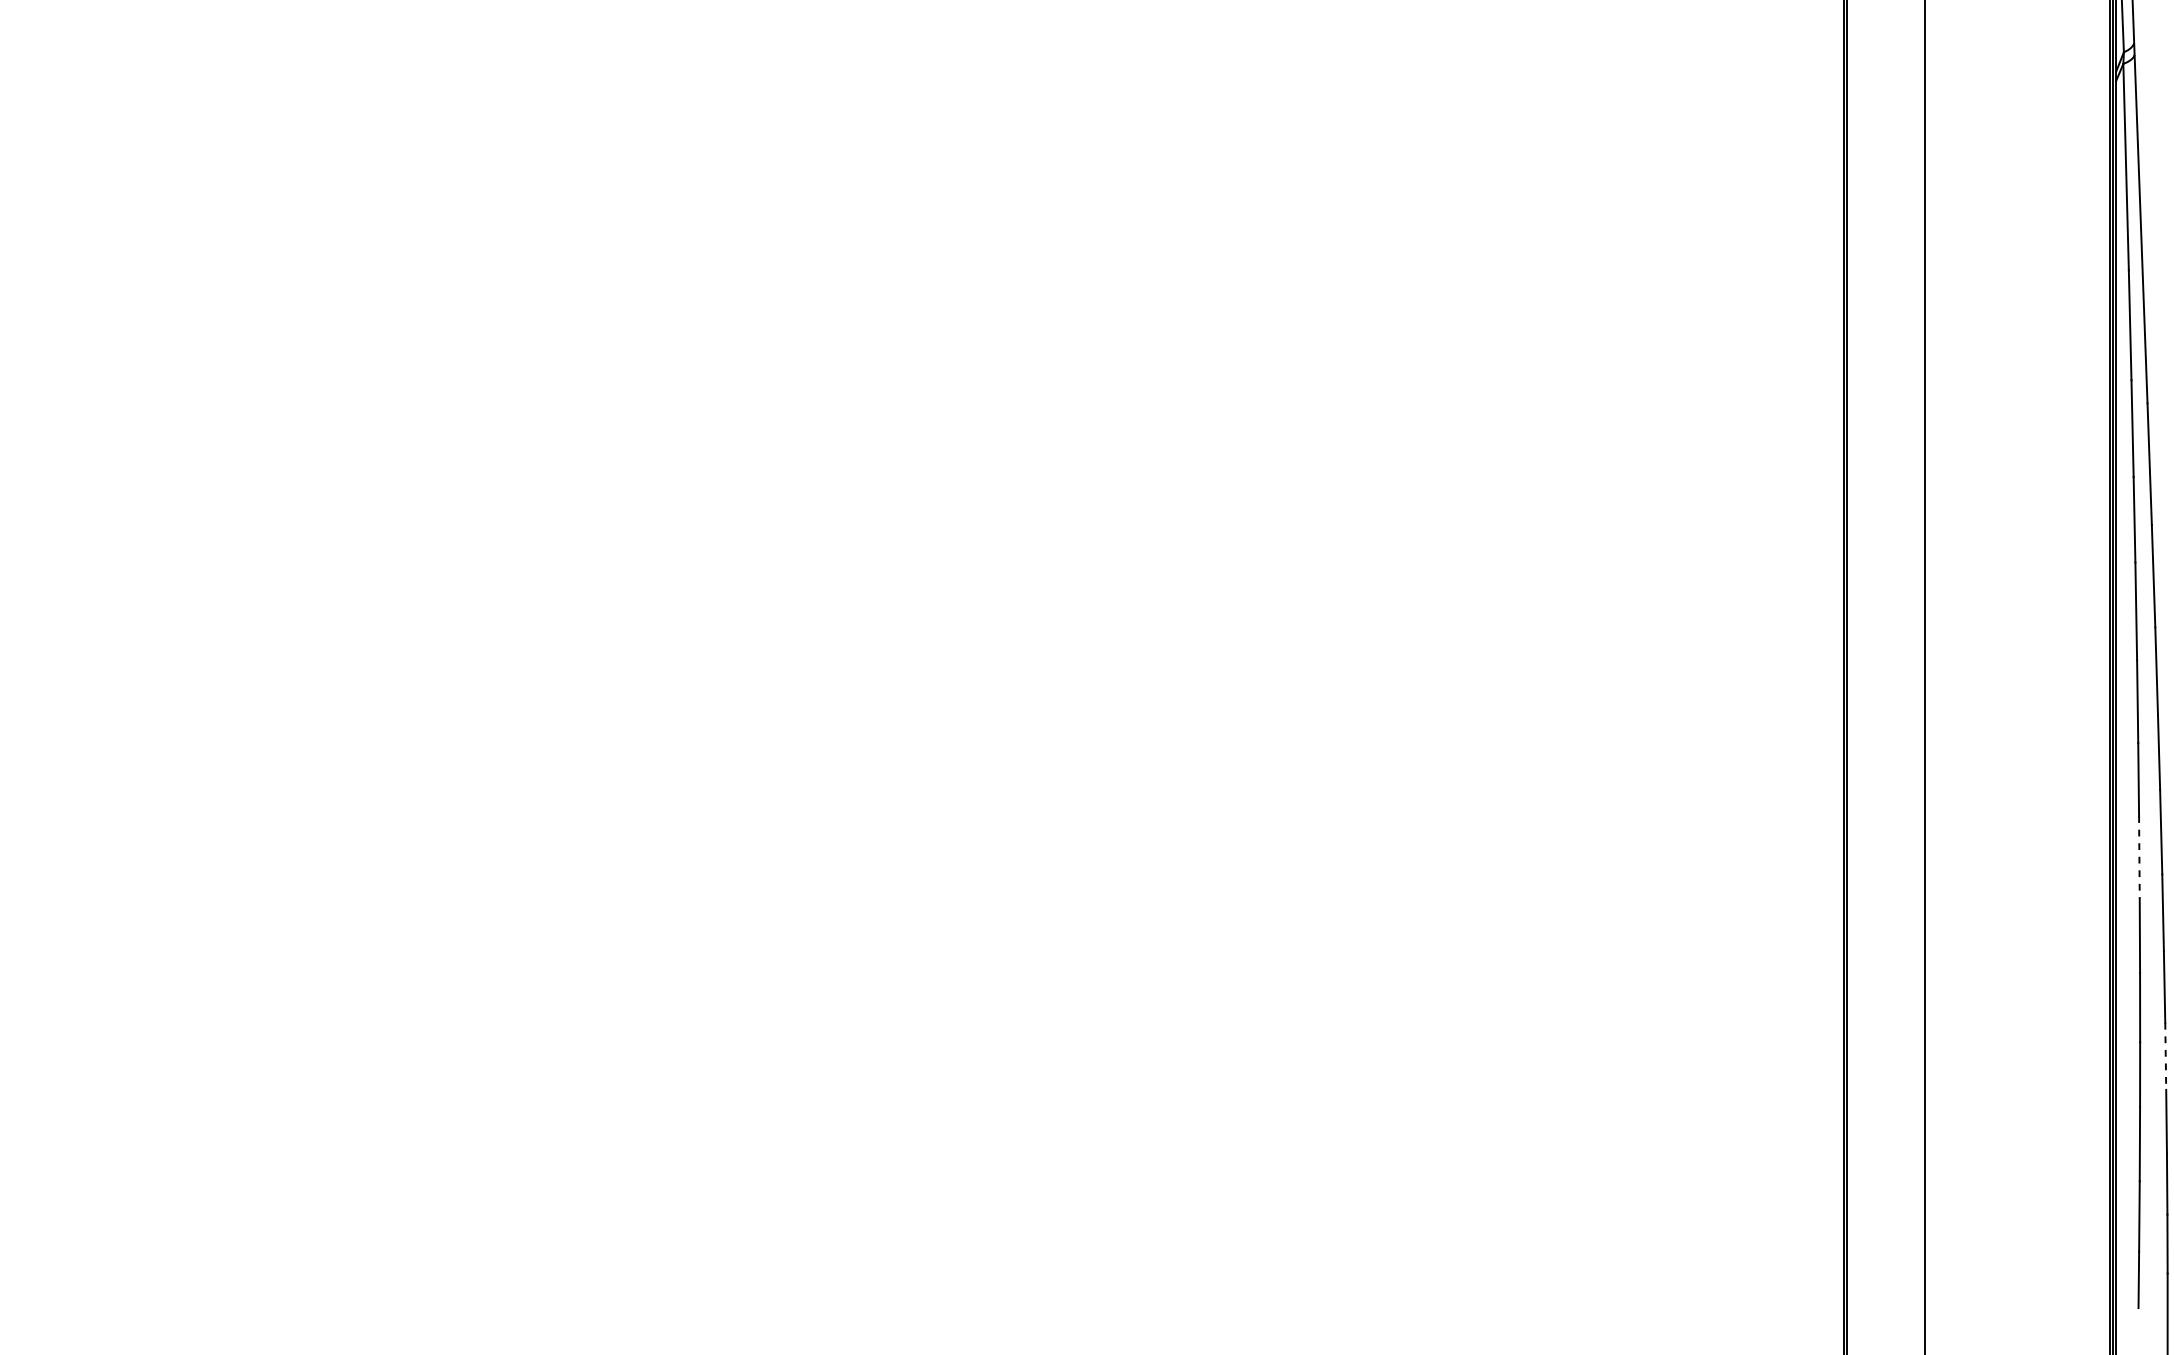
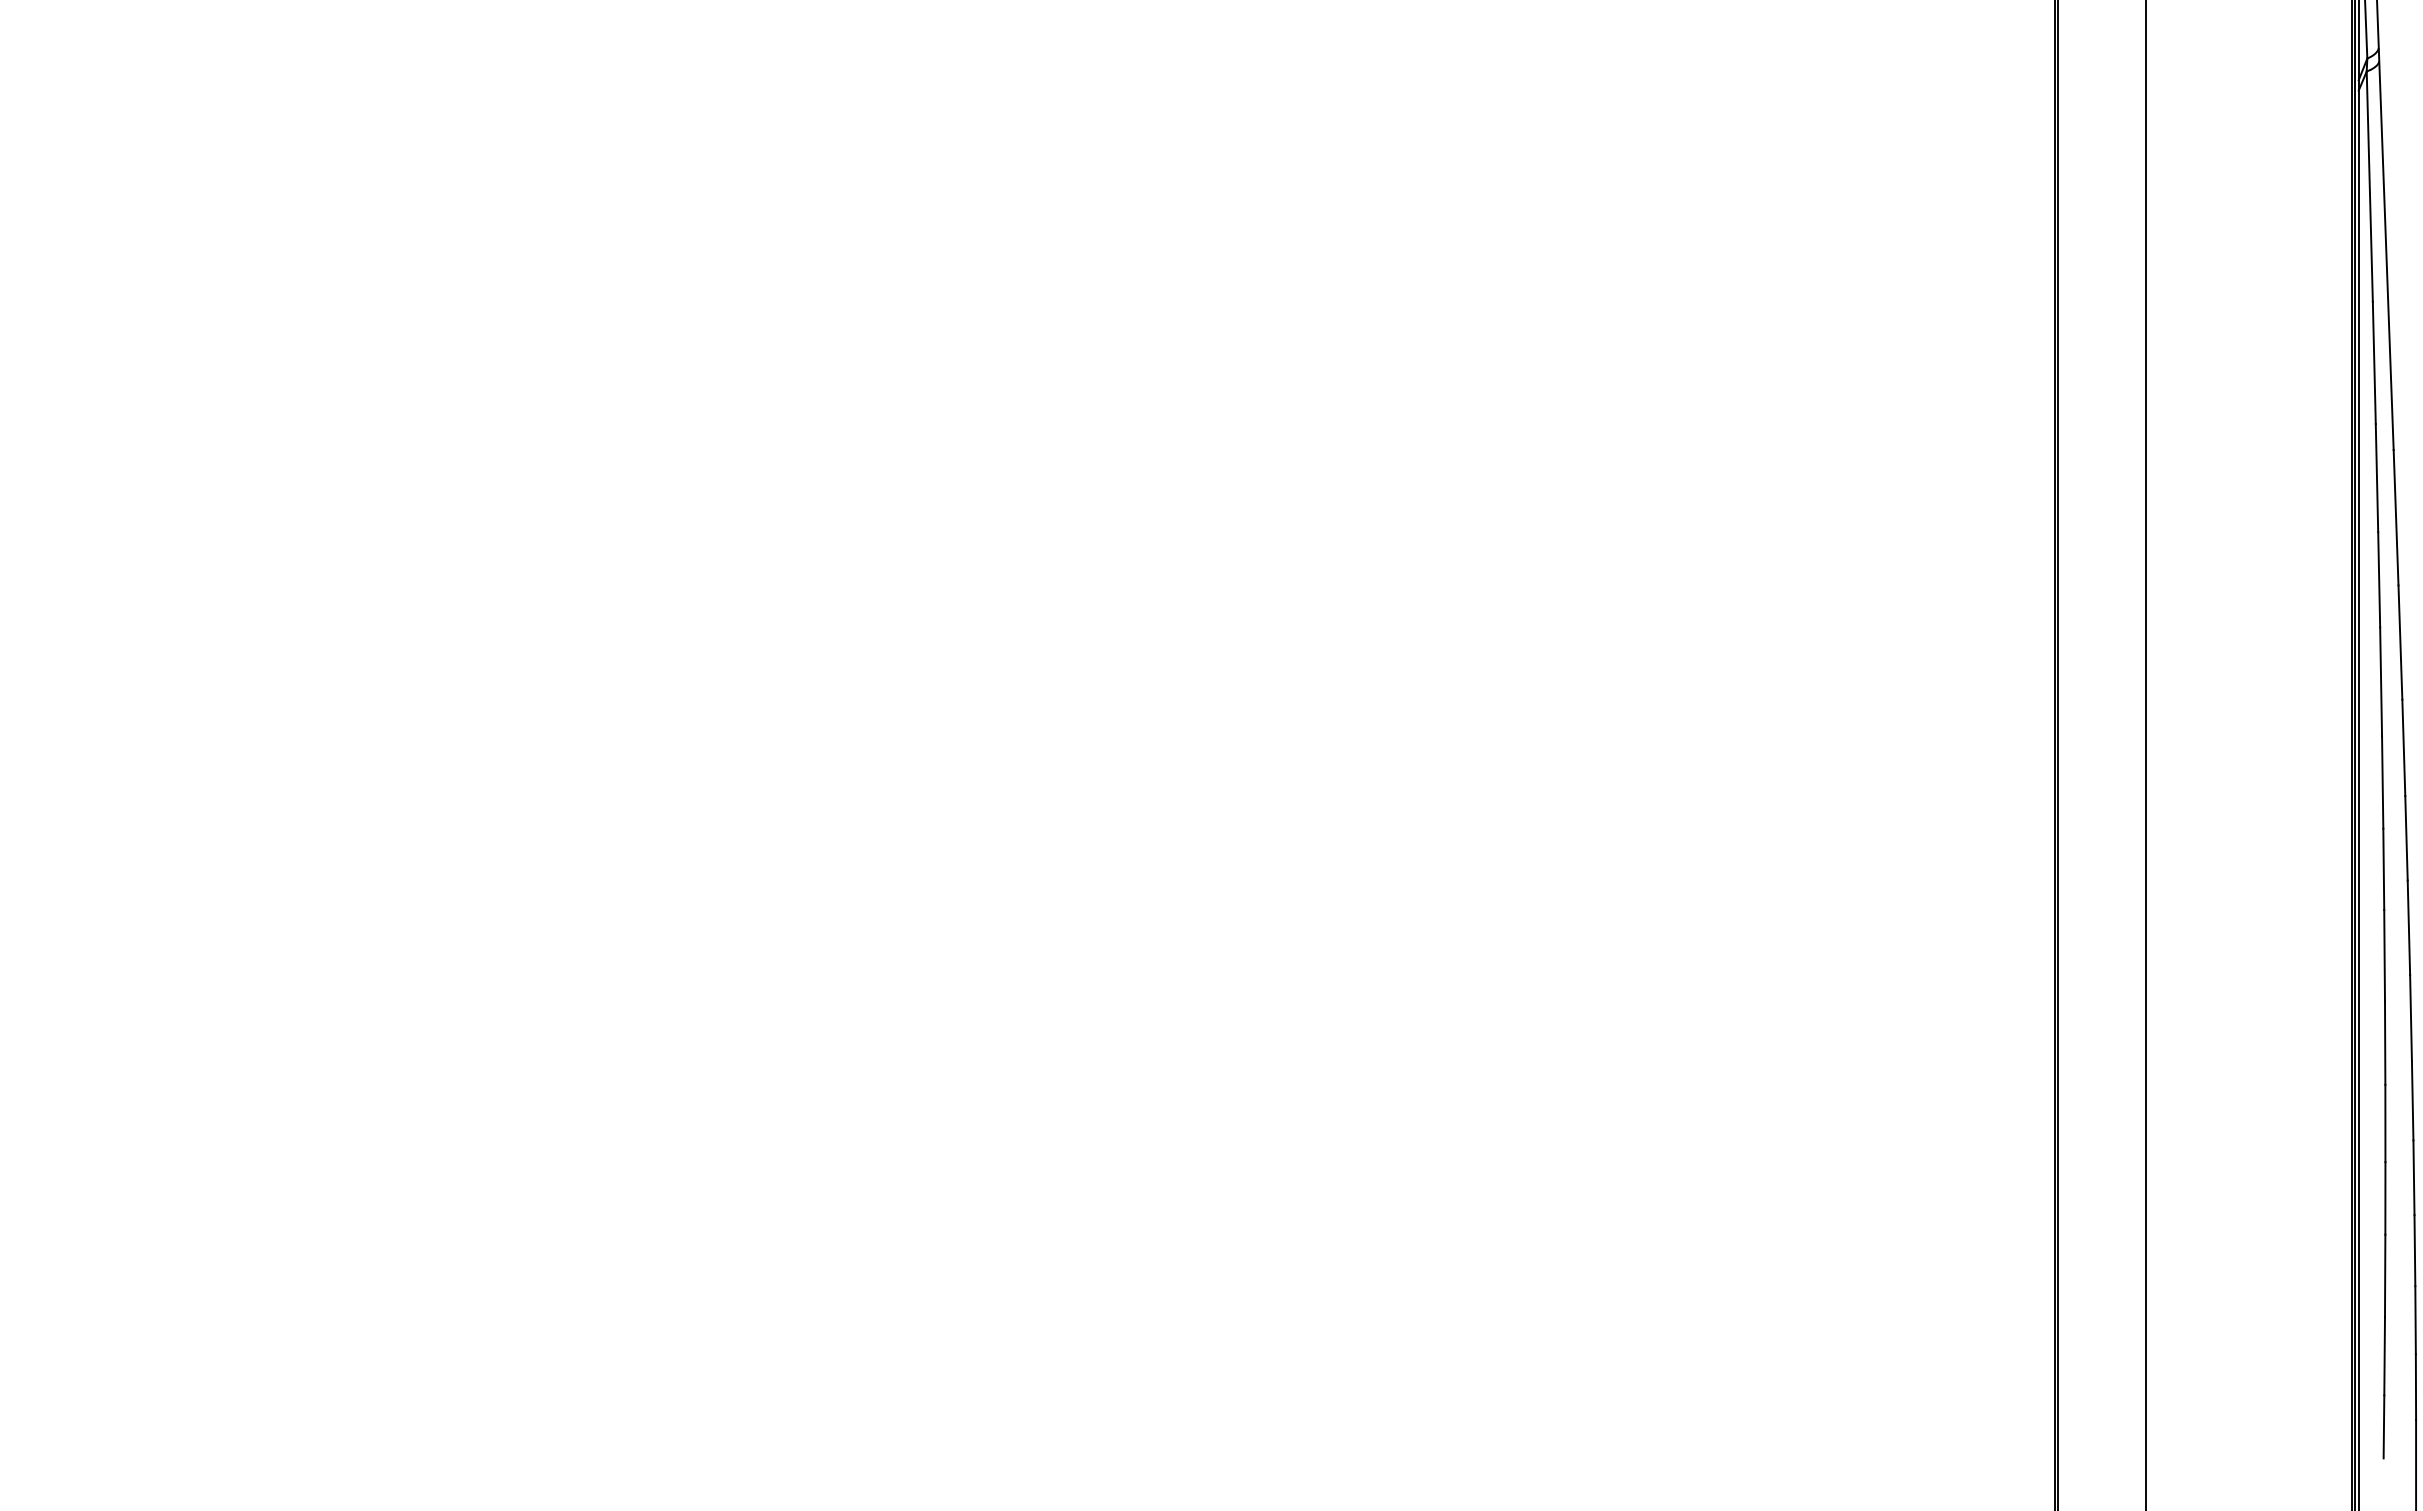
line: (2139, 856) -> (2384, 955), dashed -> solid
line: (2165, 1056) -> (2413, 1178), dashed -> solid

